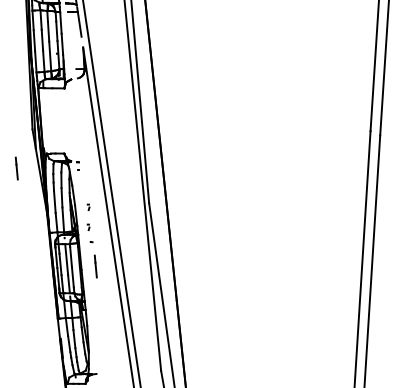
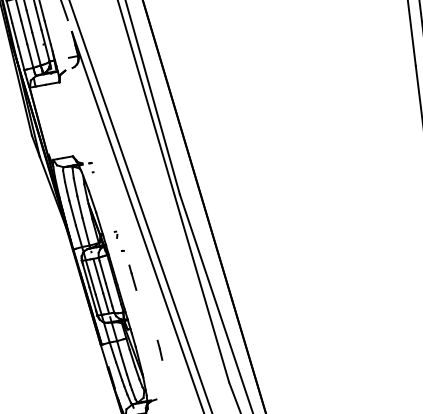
line: (16, 168) -> (22, 183), removed
part: (88, 206) -> (111, 211), removed
line: (107, 332) -> (160, 350), added

